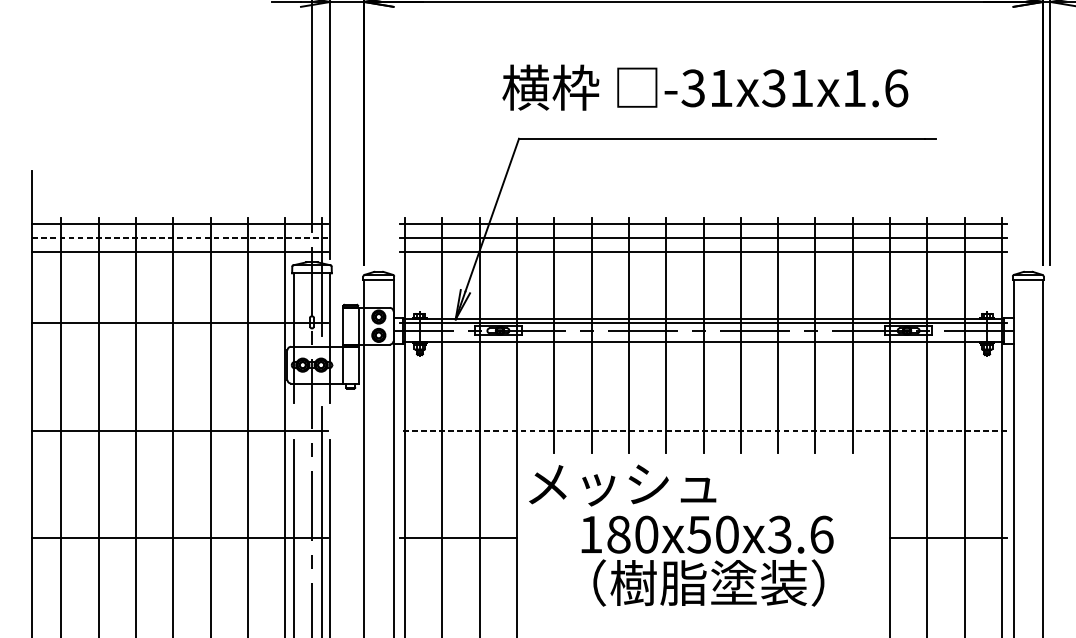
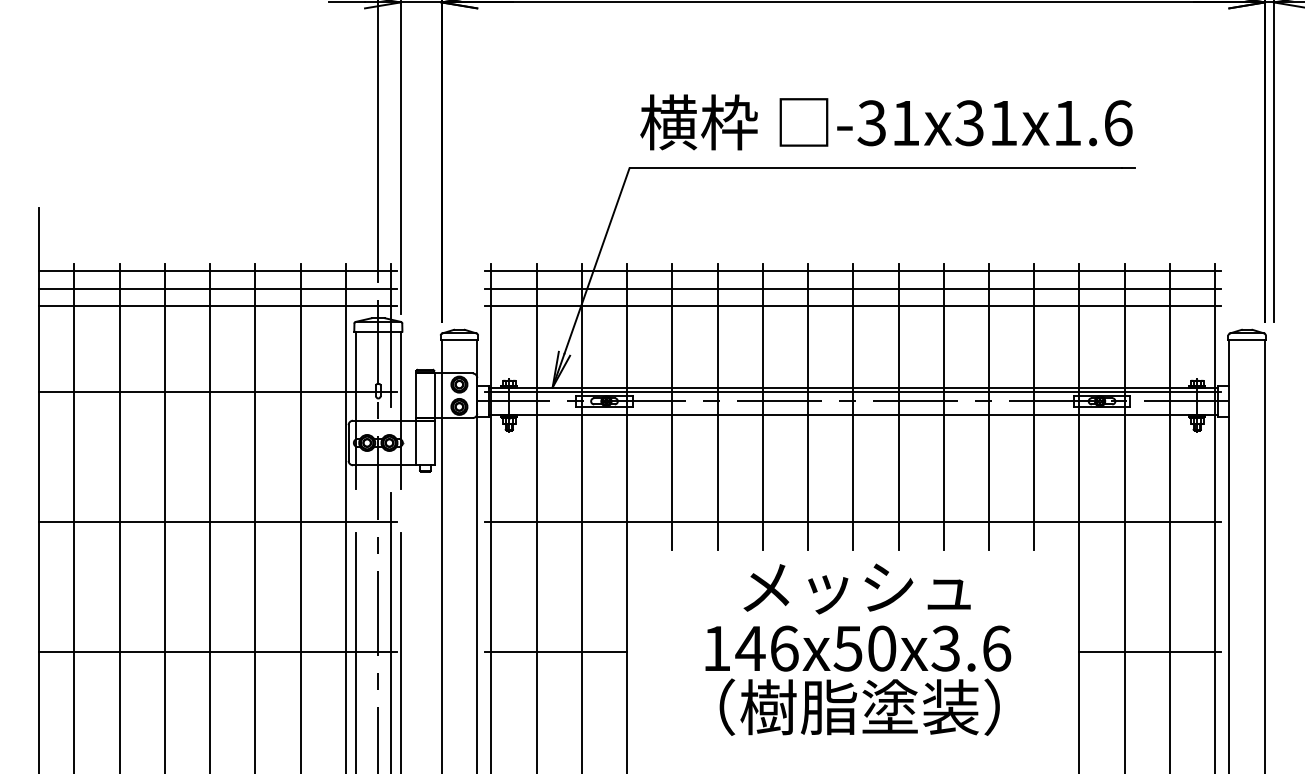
text: (705, 87) -> (886, 122), moved
line: (180, 237) -> (218, 288), dashed -> solid
line: (702, 430) -> (852, 522), dashed -> solid
text: (622, 485) -> (856, 588), moved
text: (631, 534) -> (766, 648), 180x50x3.6 -> 146x50x3.6

